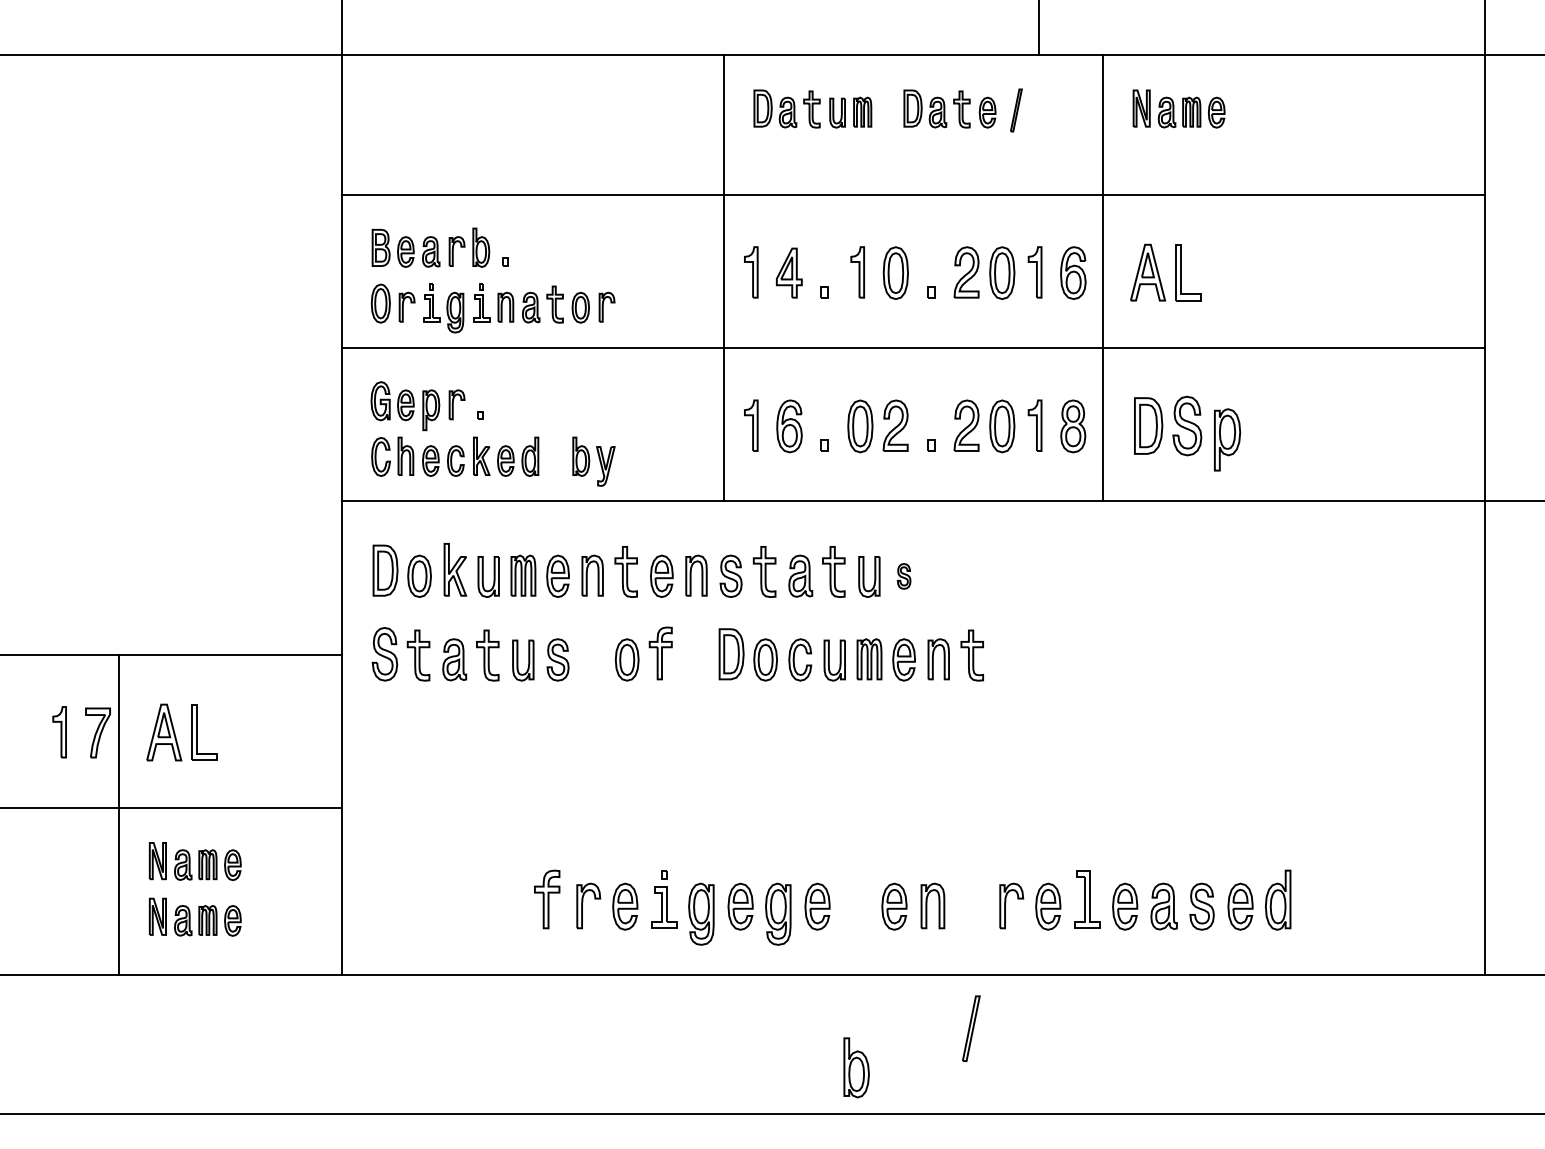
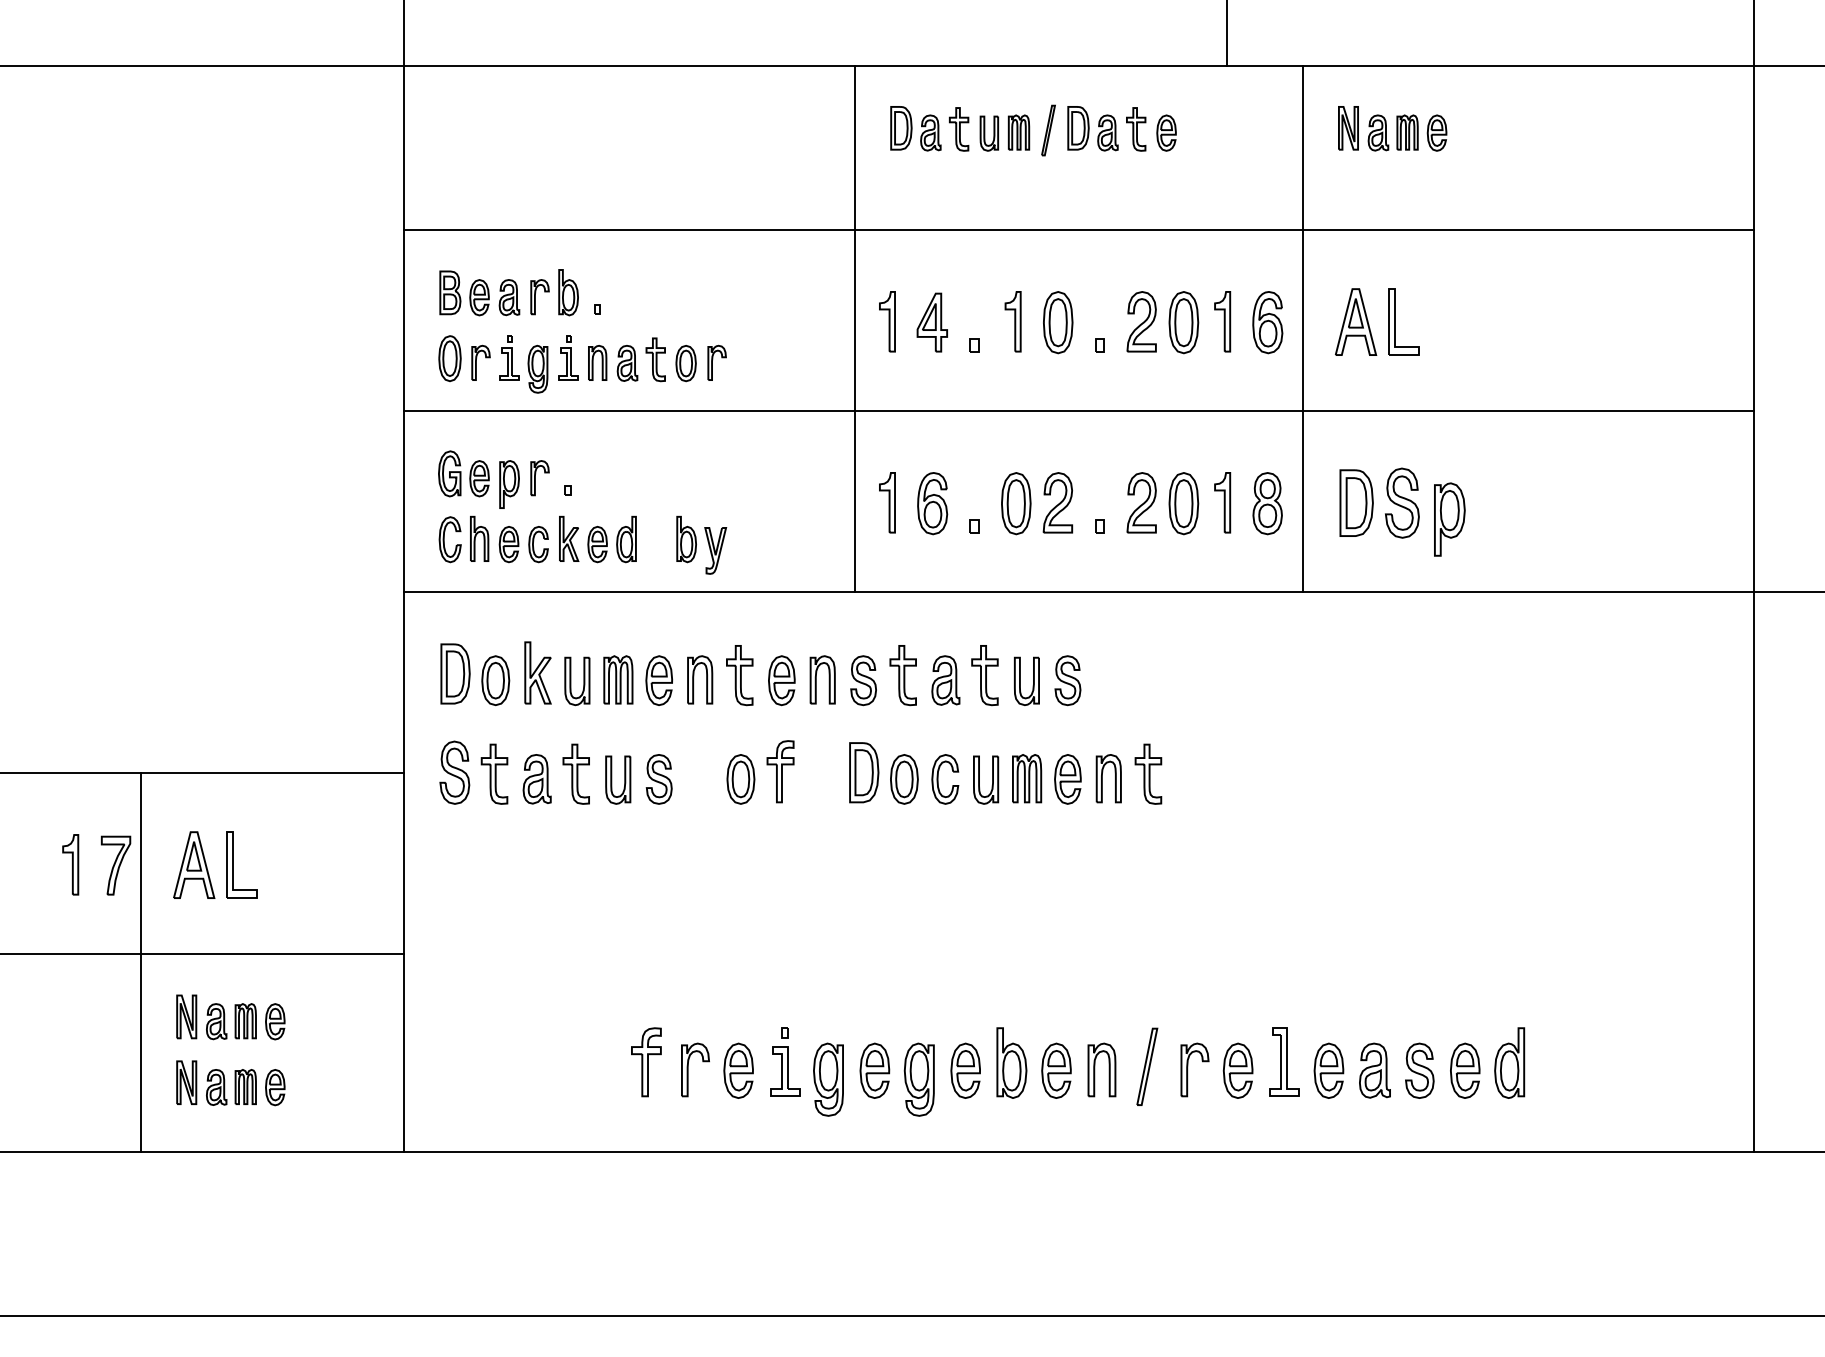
part: (1016, 110) -> (1048, 130), moved
part: (903, 576) -> (1067, 680), size x1.67
part: (971, 1028) -> (1147, 1066), moved
part: (856, 1067) -> (1011, 1062), moved

